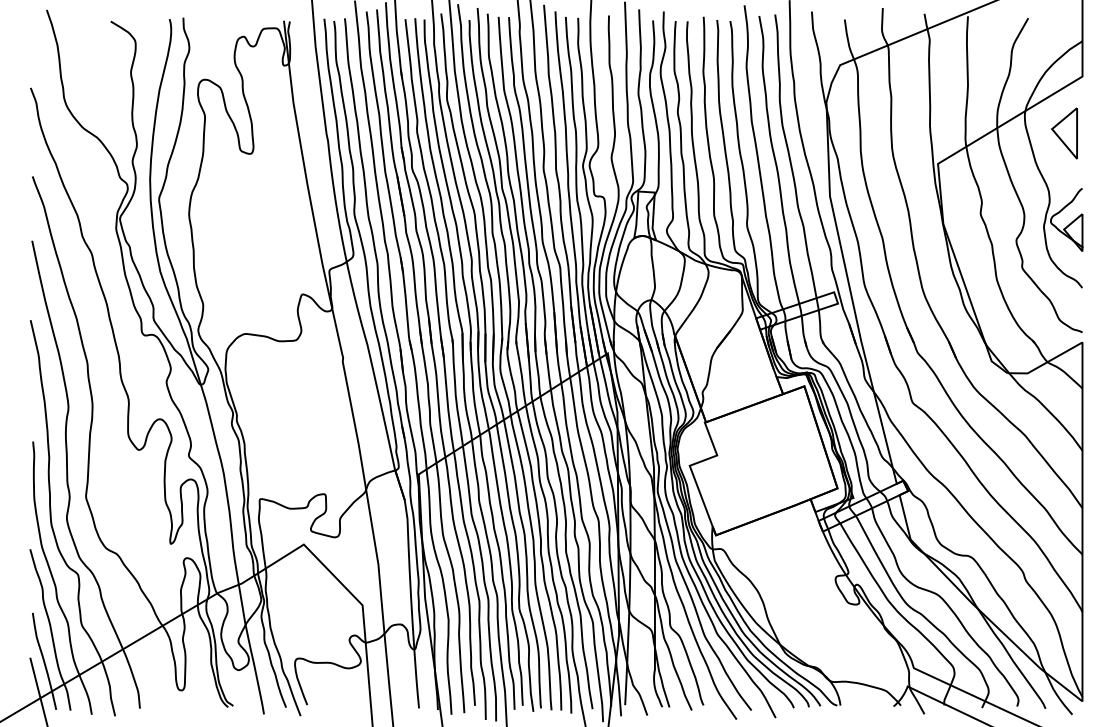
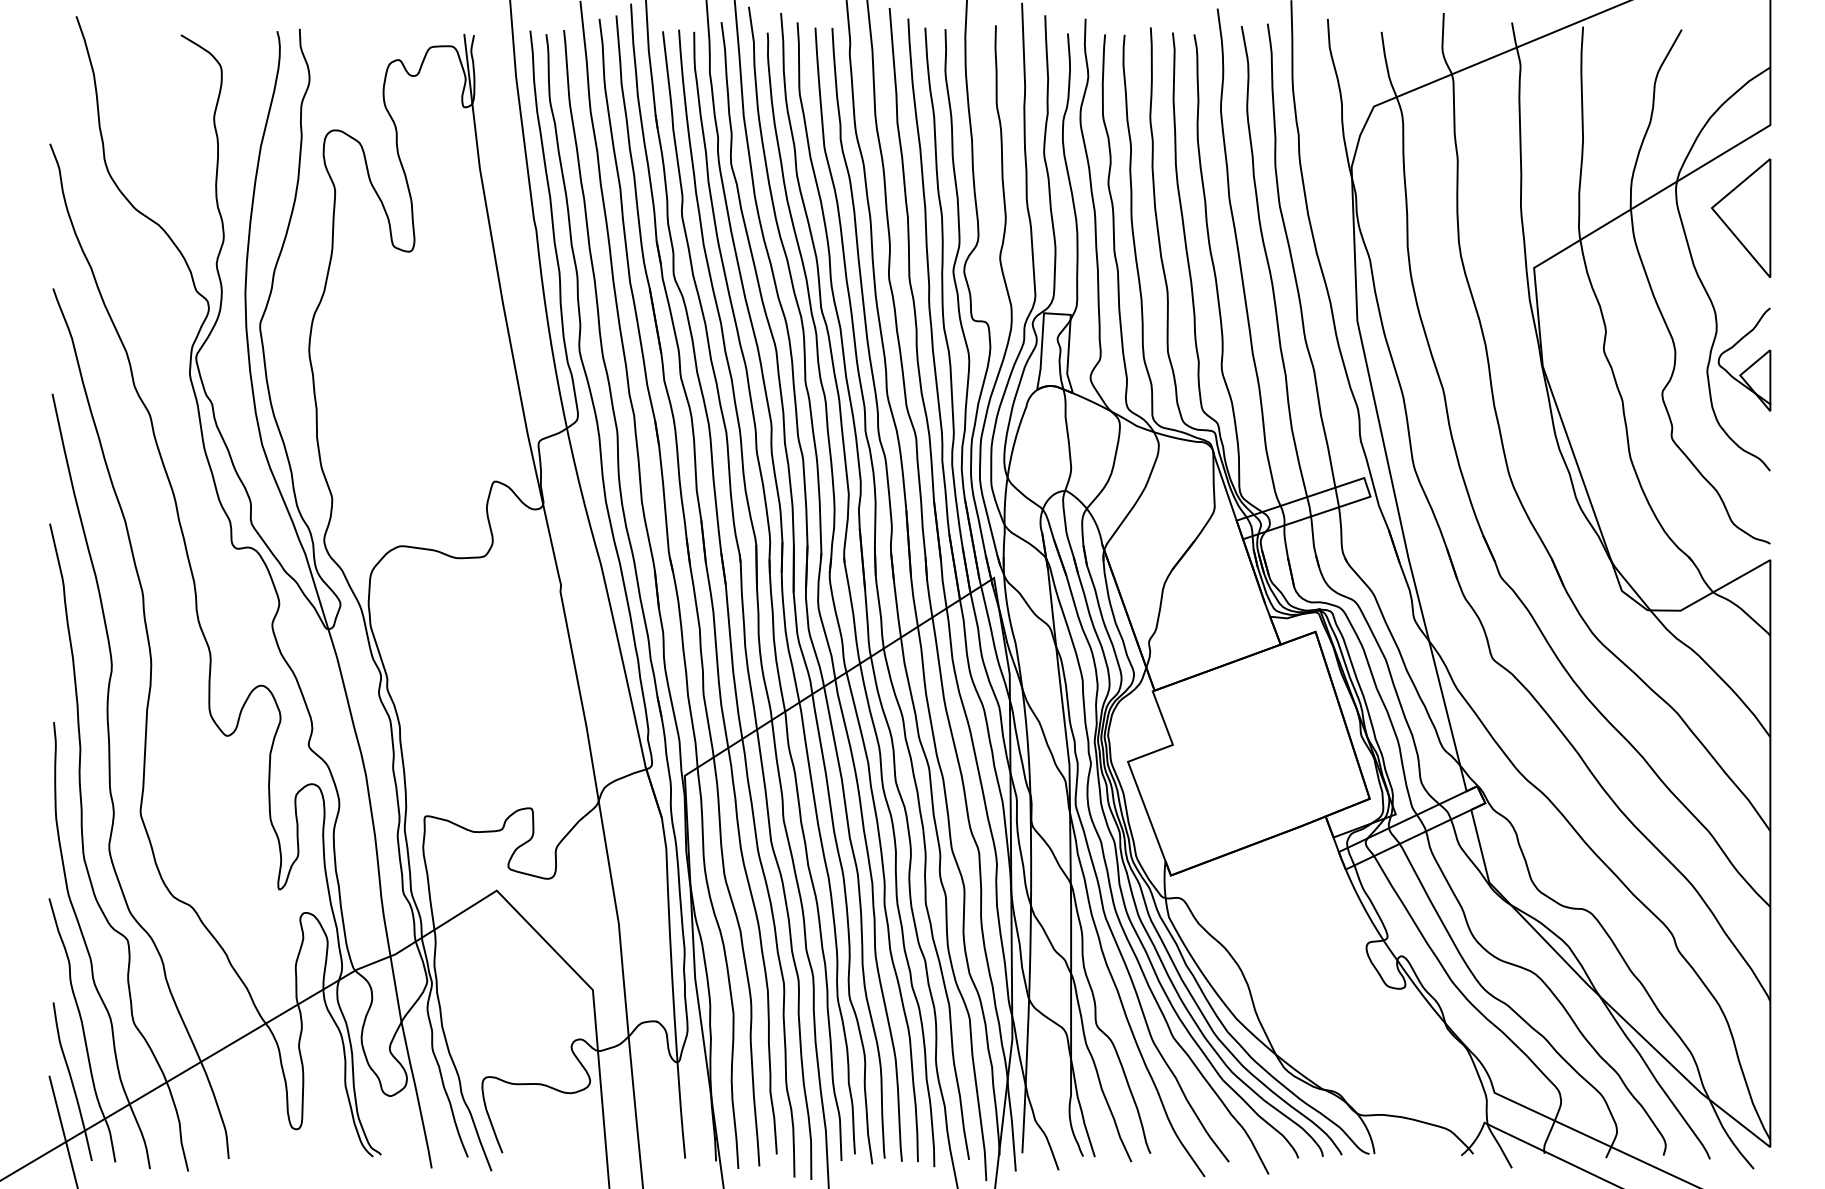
part: (1064, 133) -> (1740, 218), size x1.43

